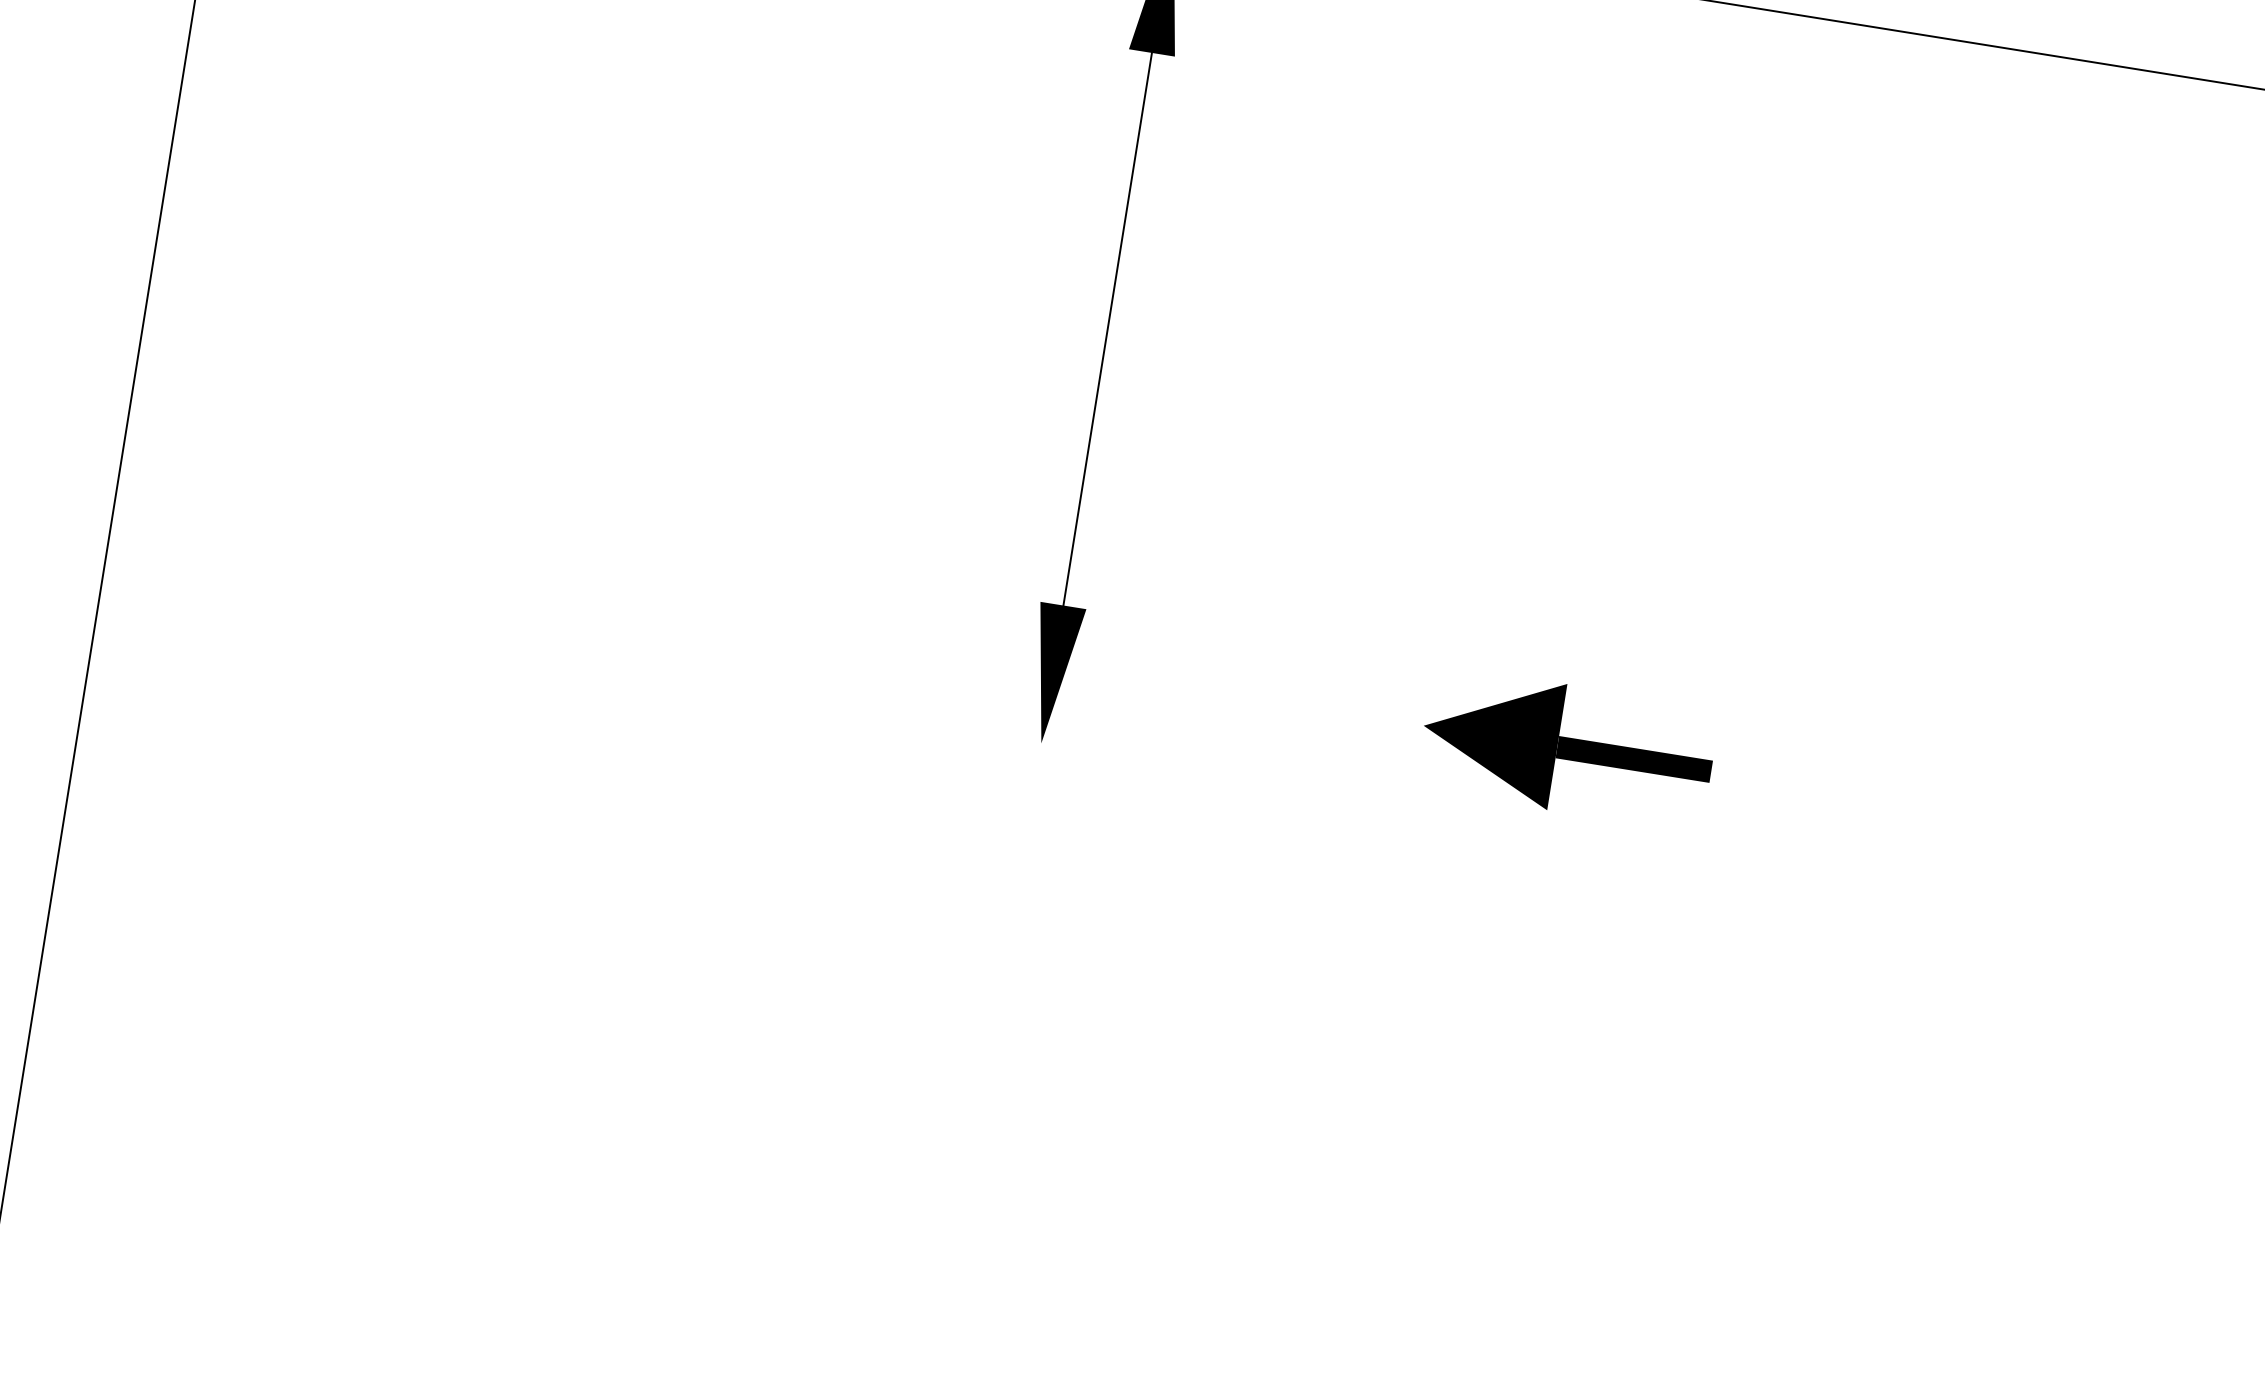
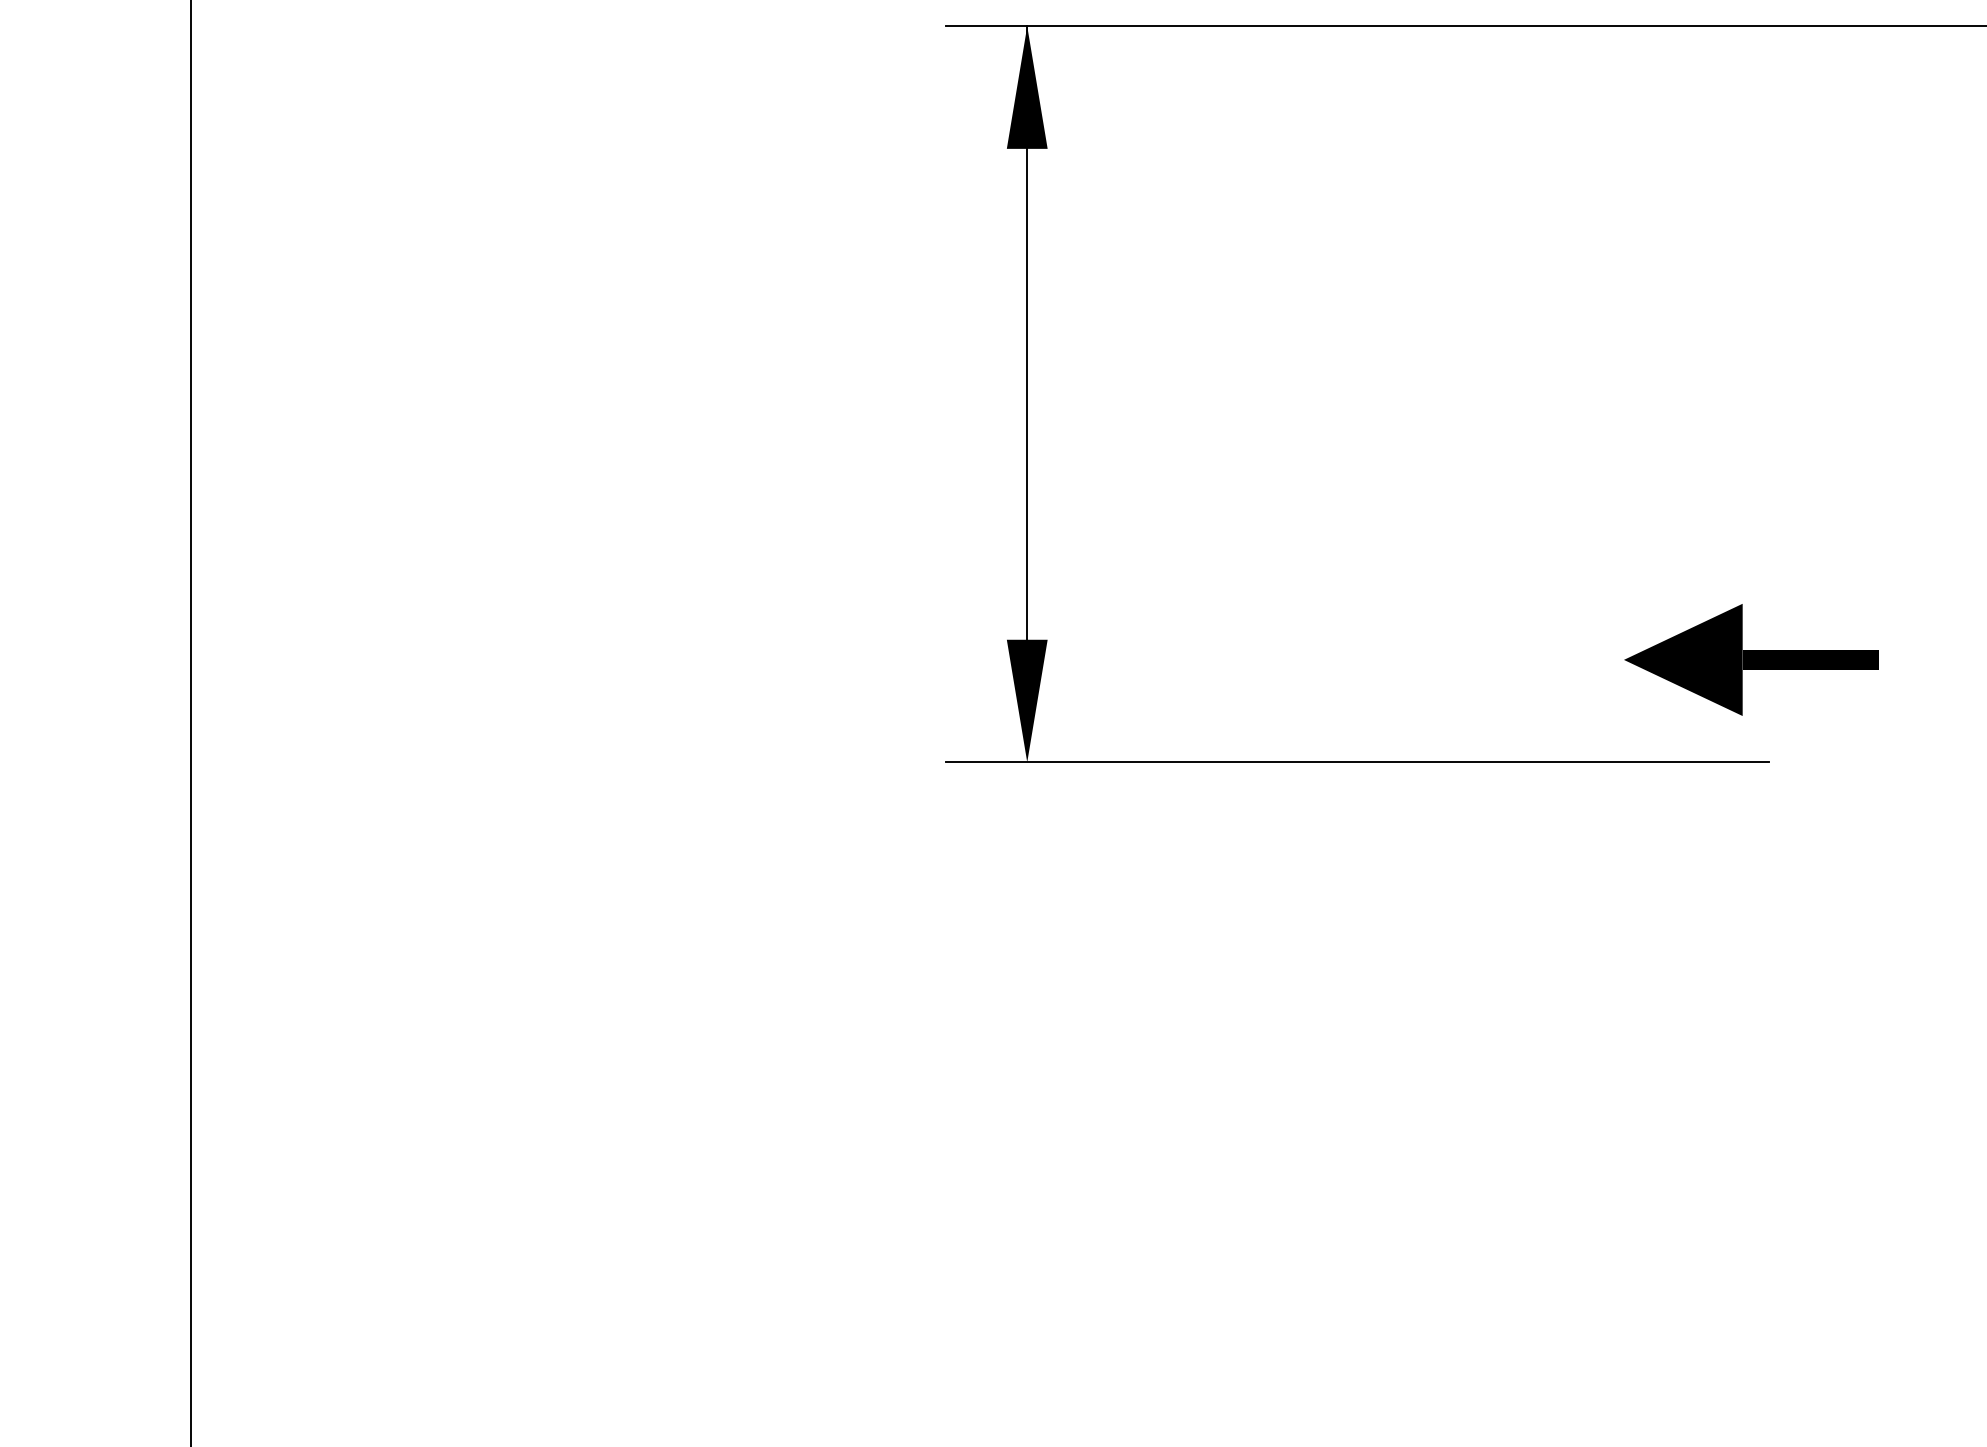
part: (1567, 748) -> (1751, 659), moved
line: (1411, 803) -> (1356, 762), added

